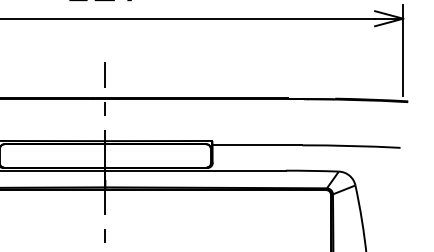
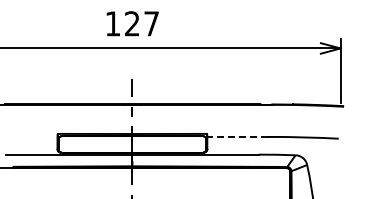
line: (255, 144) -> (237, 136), solid -> dashed

